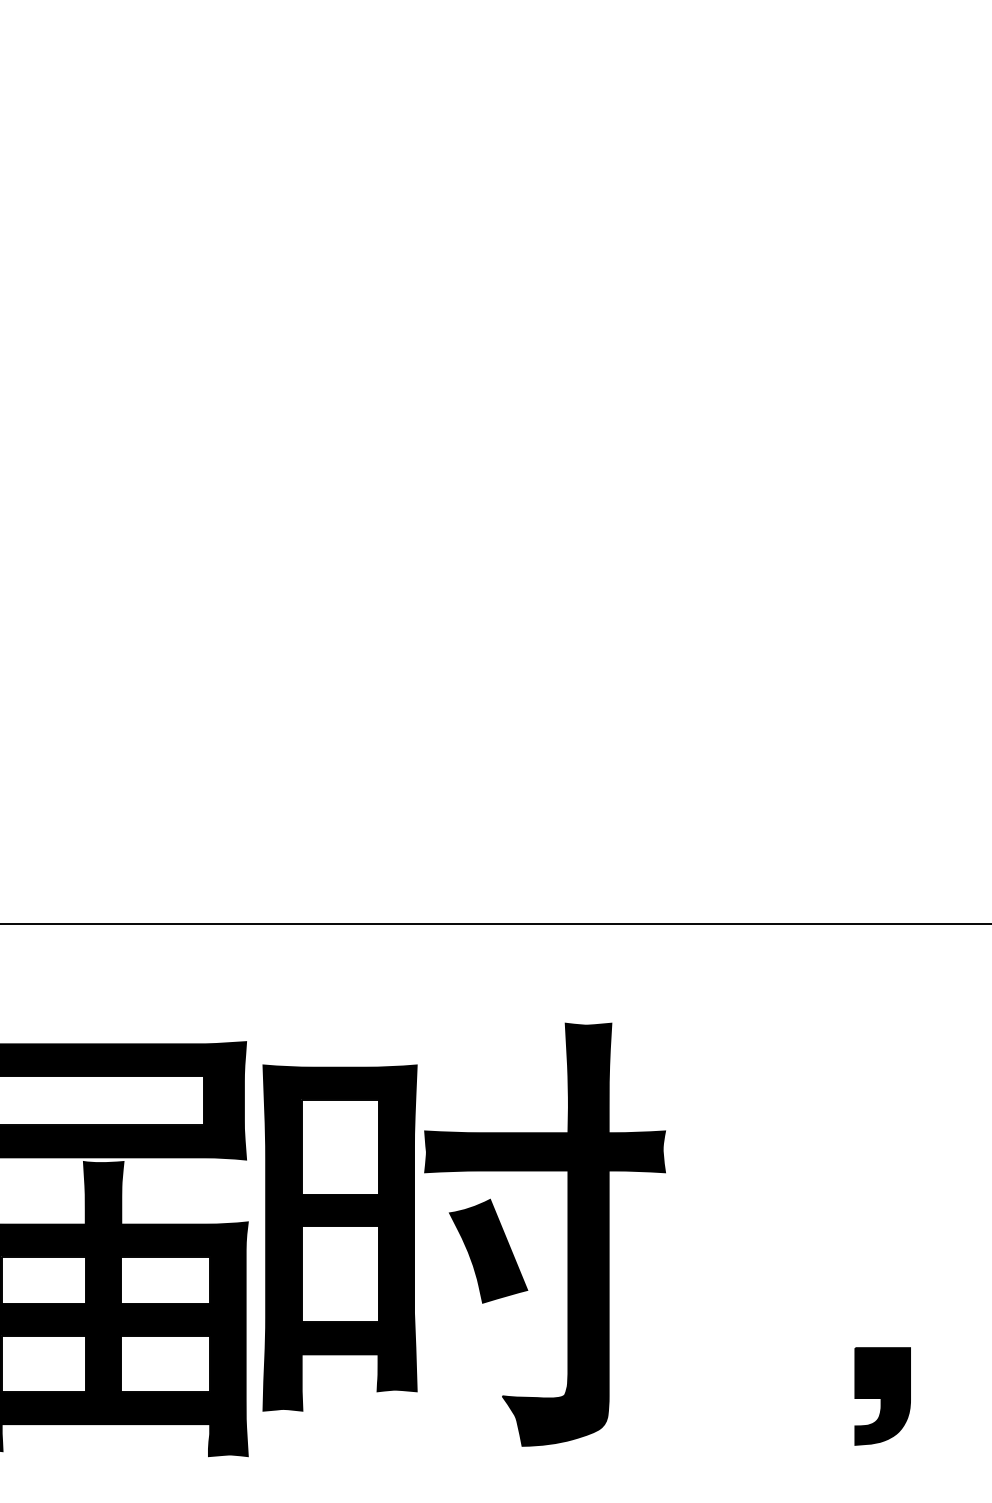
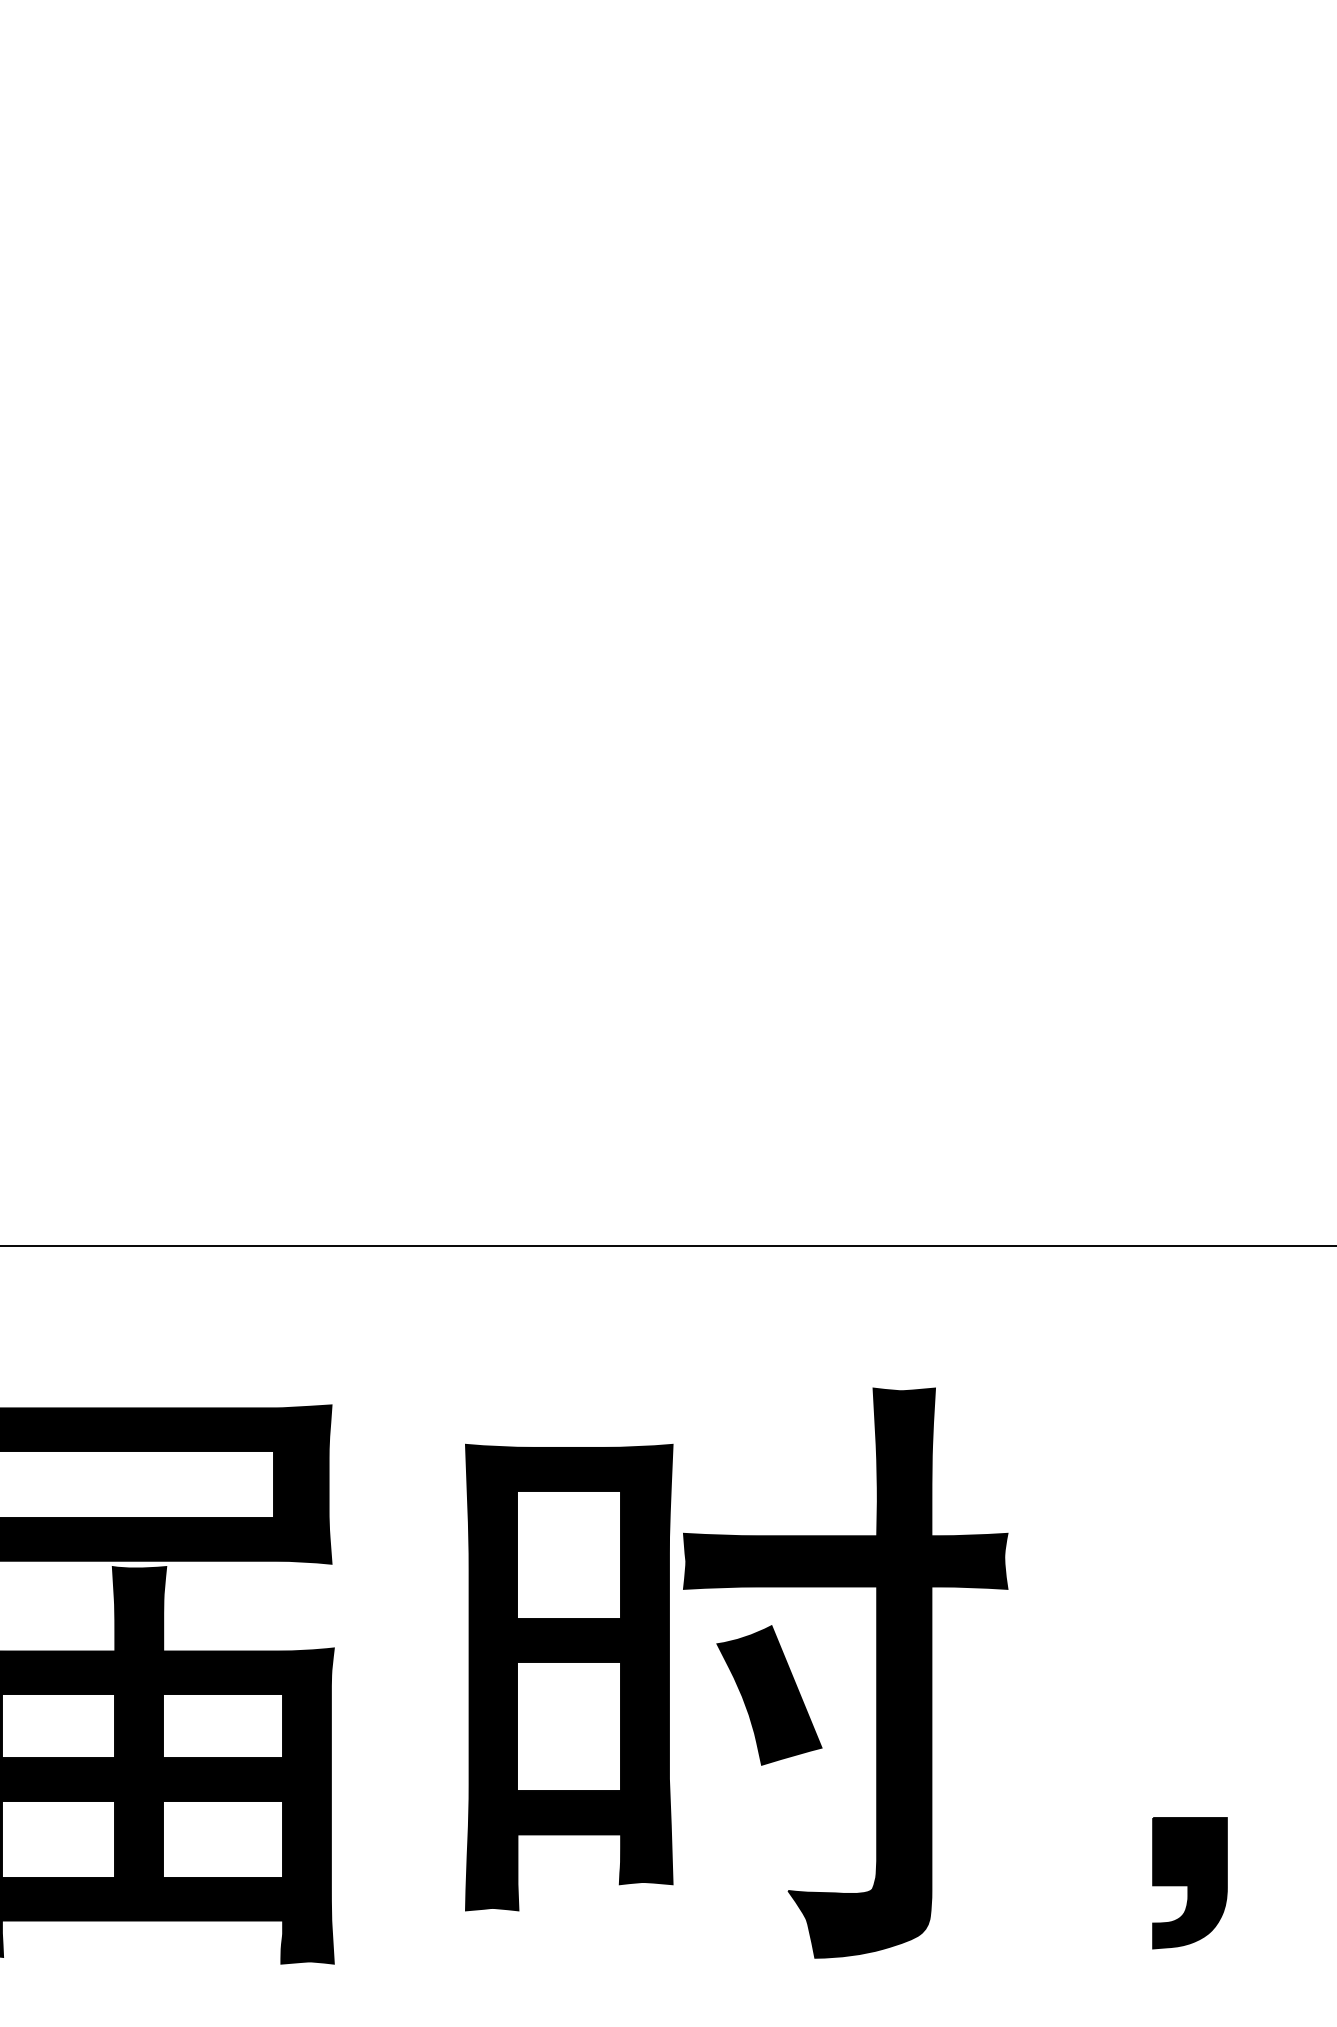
part: (464, 1234) -> (736, 1672), moved

